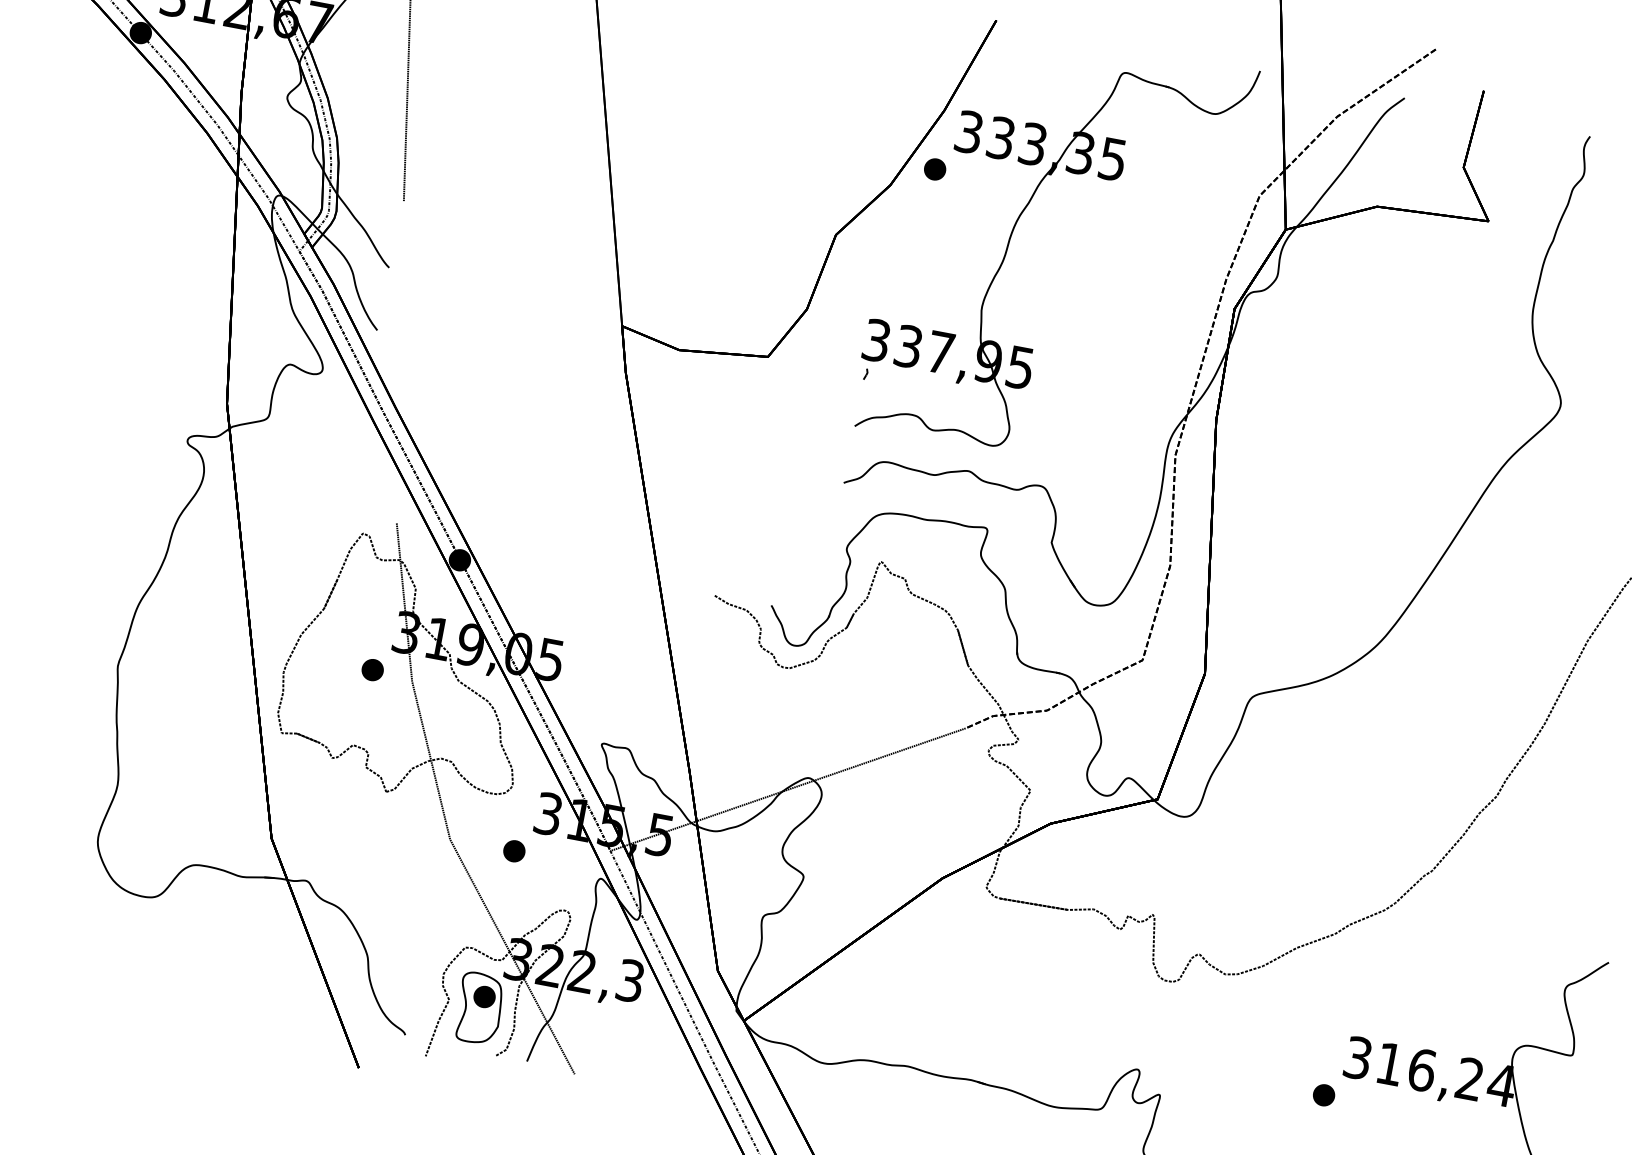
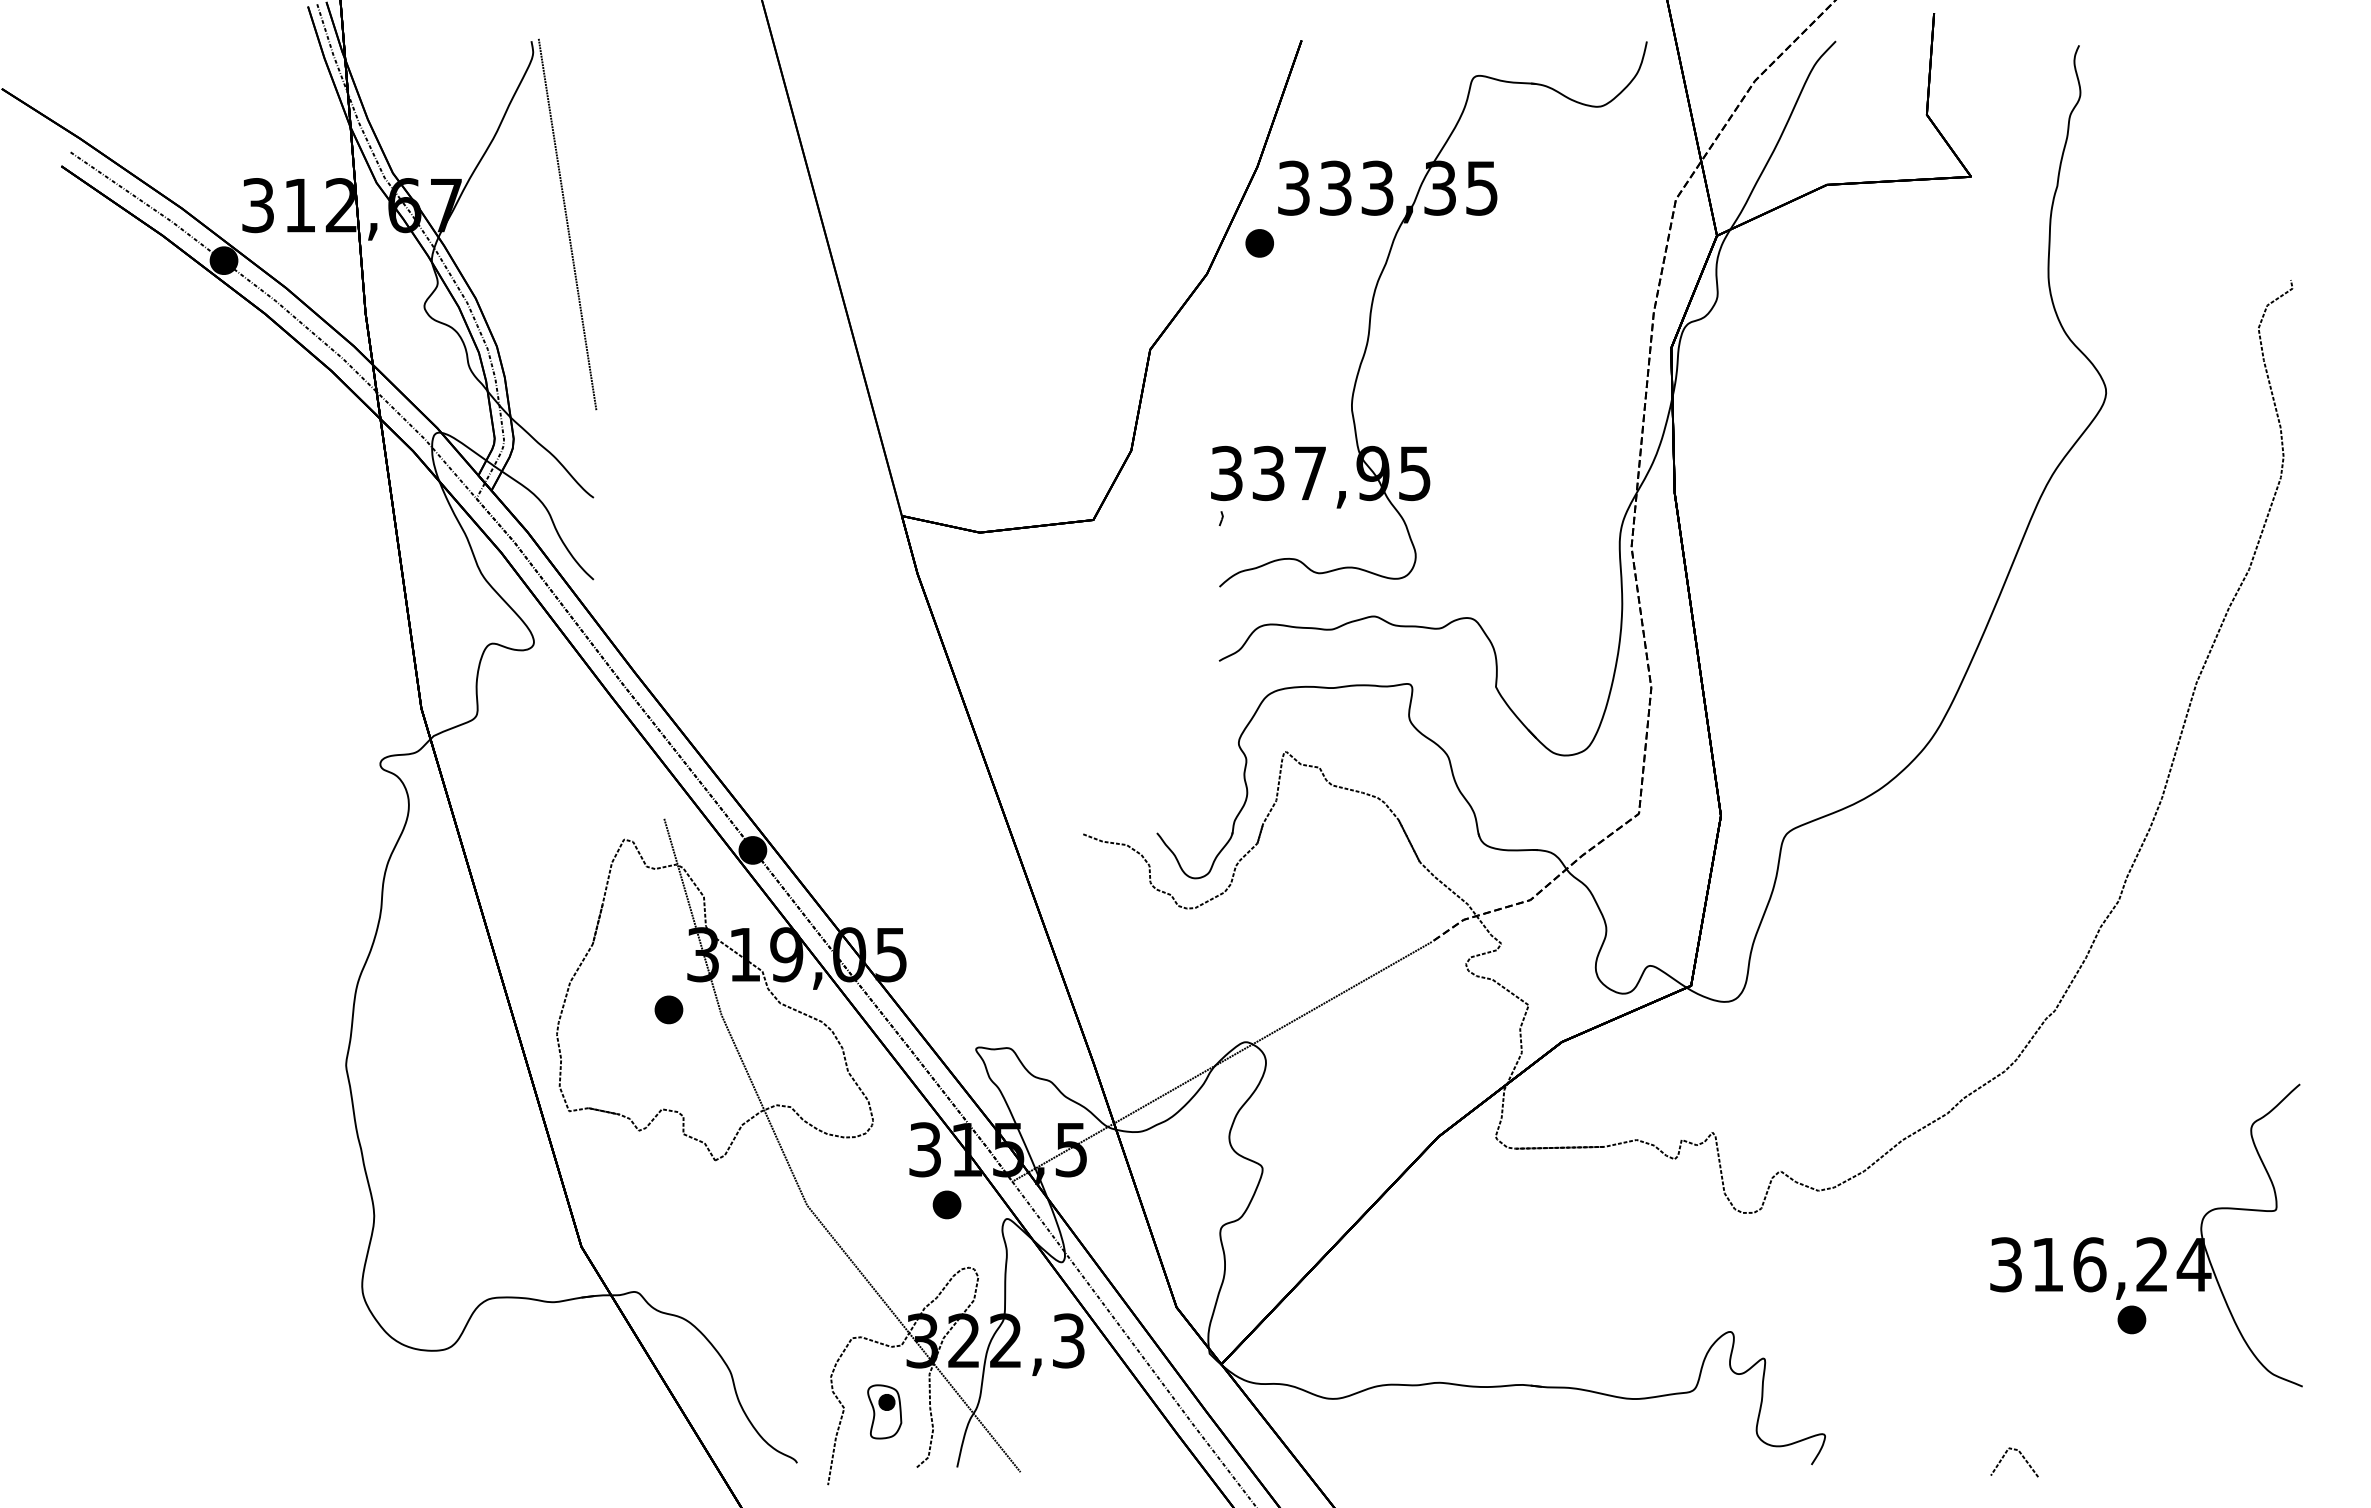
part: (513, 850) -> (946, 1204), moved
part: (479, 1008) -> (884, 1411), size x0.6
part: (1323, 1094) -> (2131, 1319), moved

